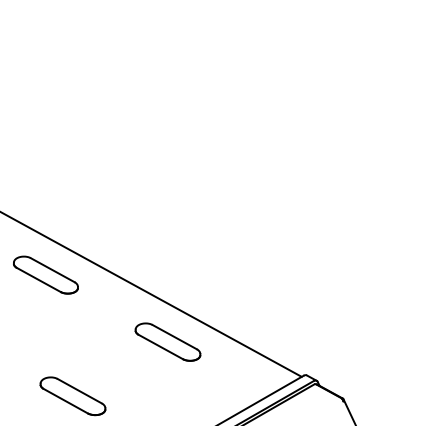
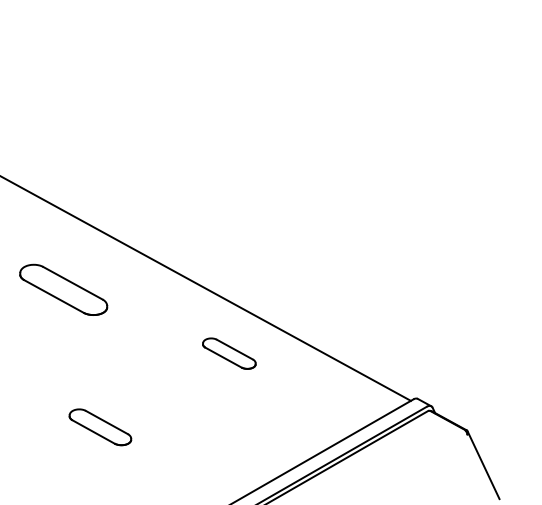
part: (45, 274) -> (63, 289), moved
part: (167, 341) -> (228, 352), size x0.6
part: (72, 396) -> (99, 427), size x0.7

